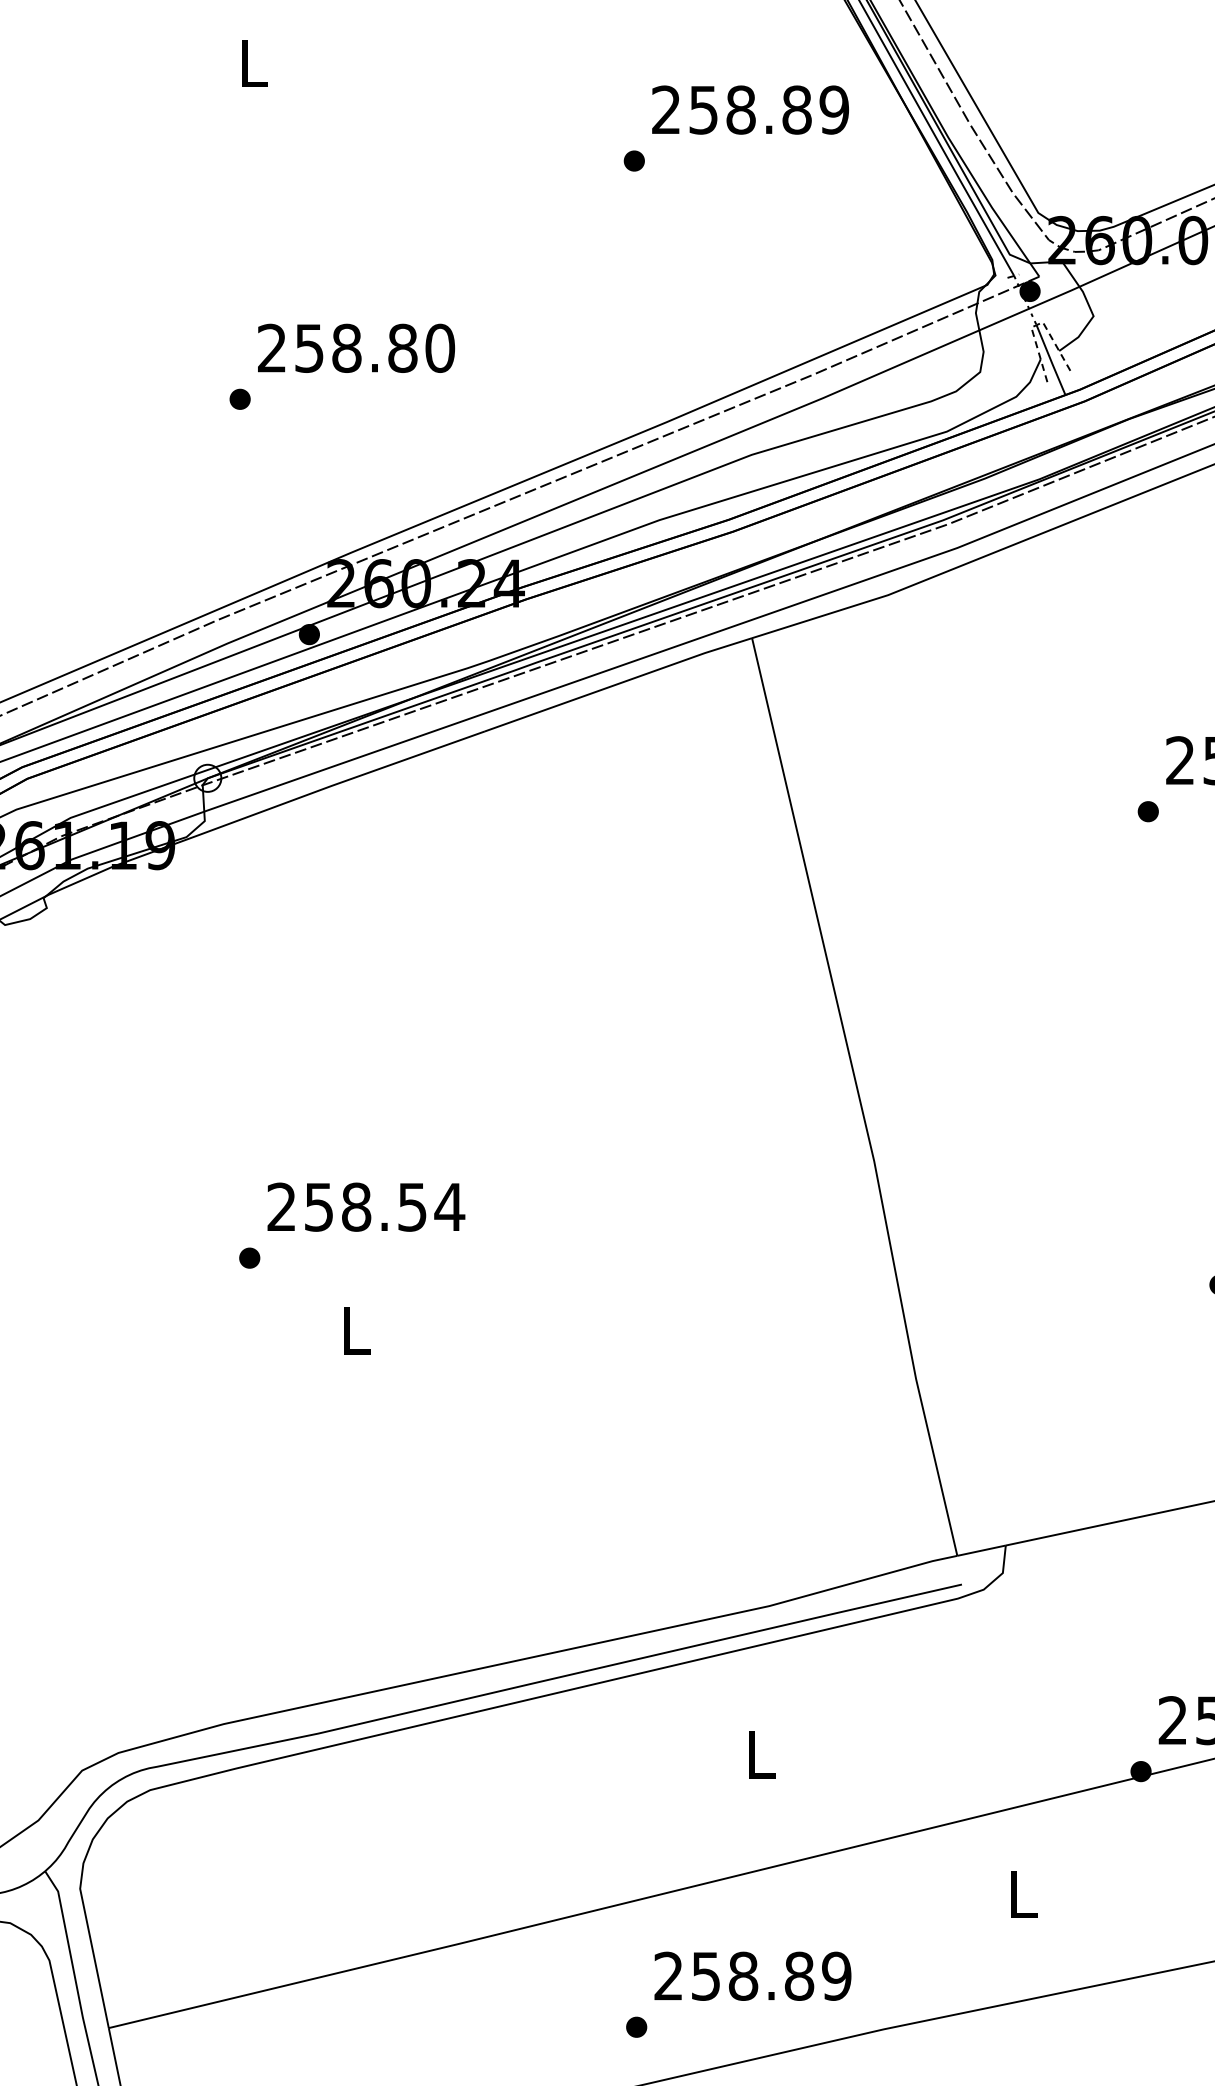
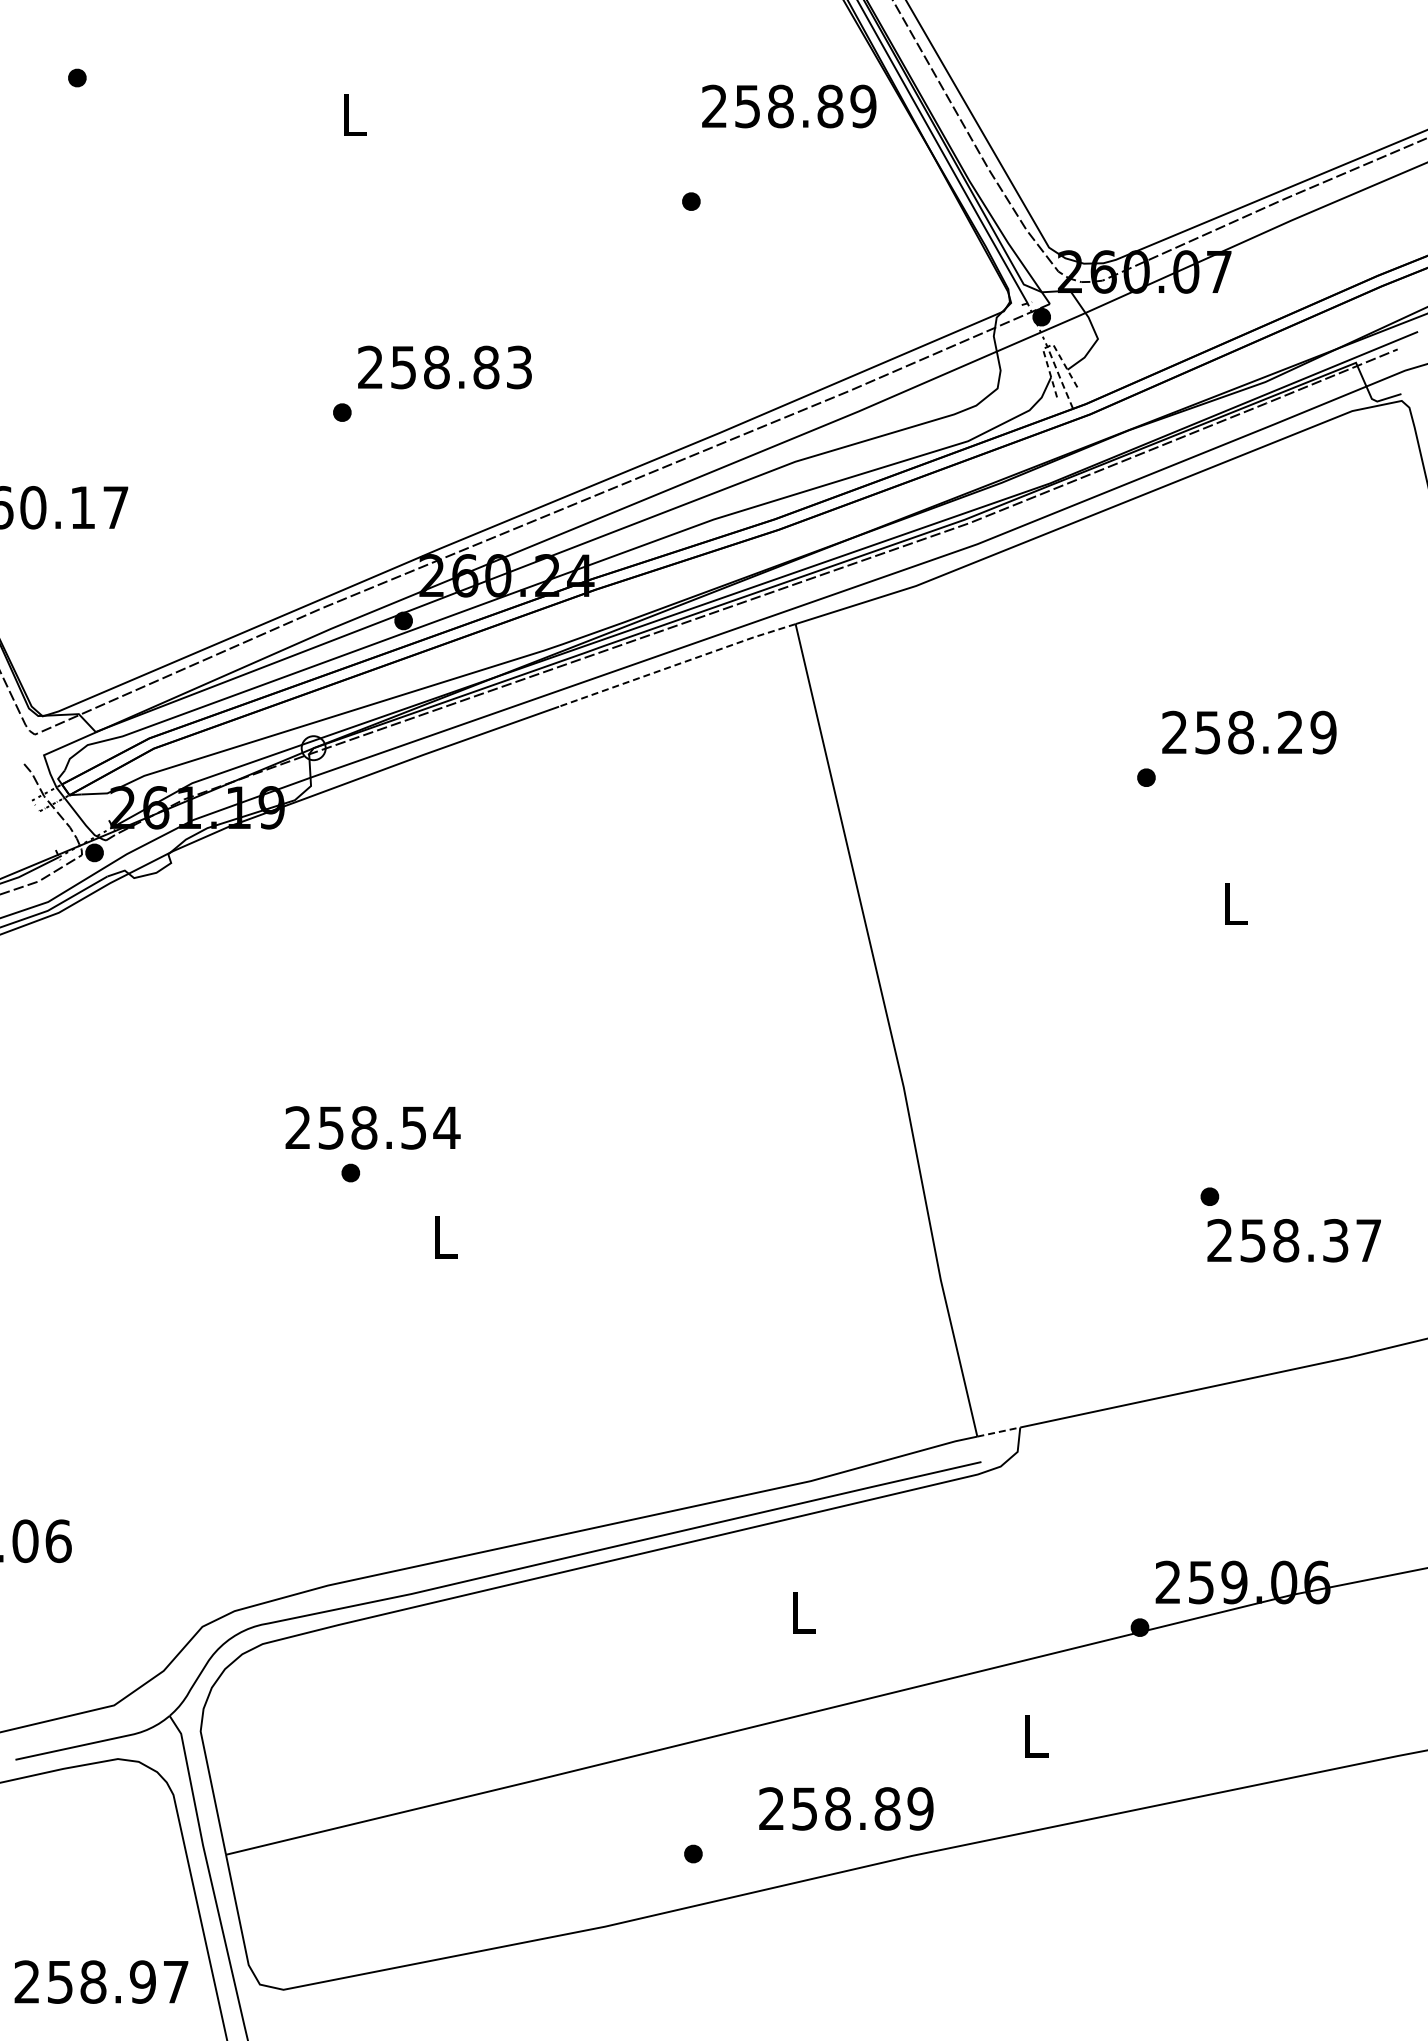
text: (750, 110) -> (789, 106), moved
text: (440, 348) -> (519, 367), 258.80 -> 258.83
line: (1051, 359) -> (1060, 377), solid -> dashed
line: (618, 683) -> (677, 664), solid -> dashed
text: (365, 1206) -> (372, 1127), moved
line: (981, 1551) -> (998, 1432), solid -> dashed
text: (753, 1975) -> (846, 1808), moved

